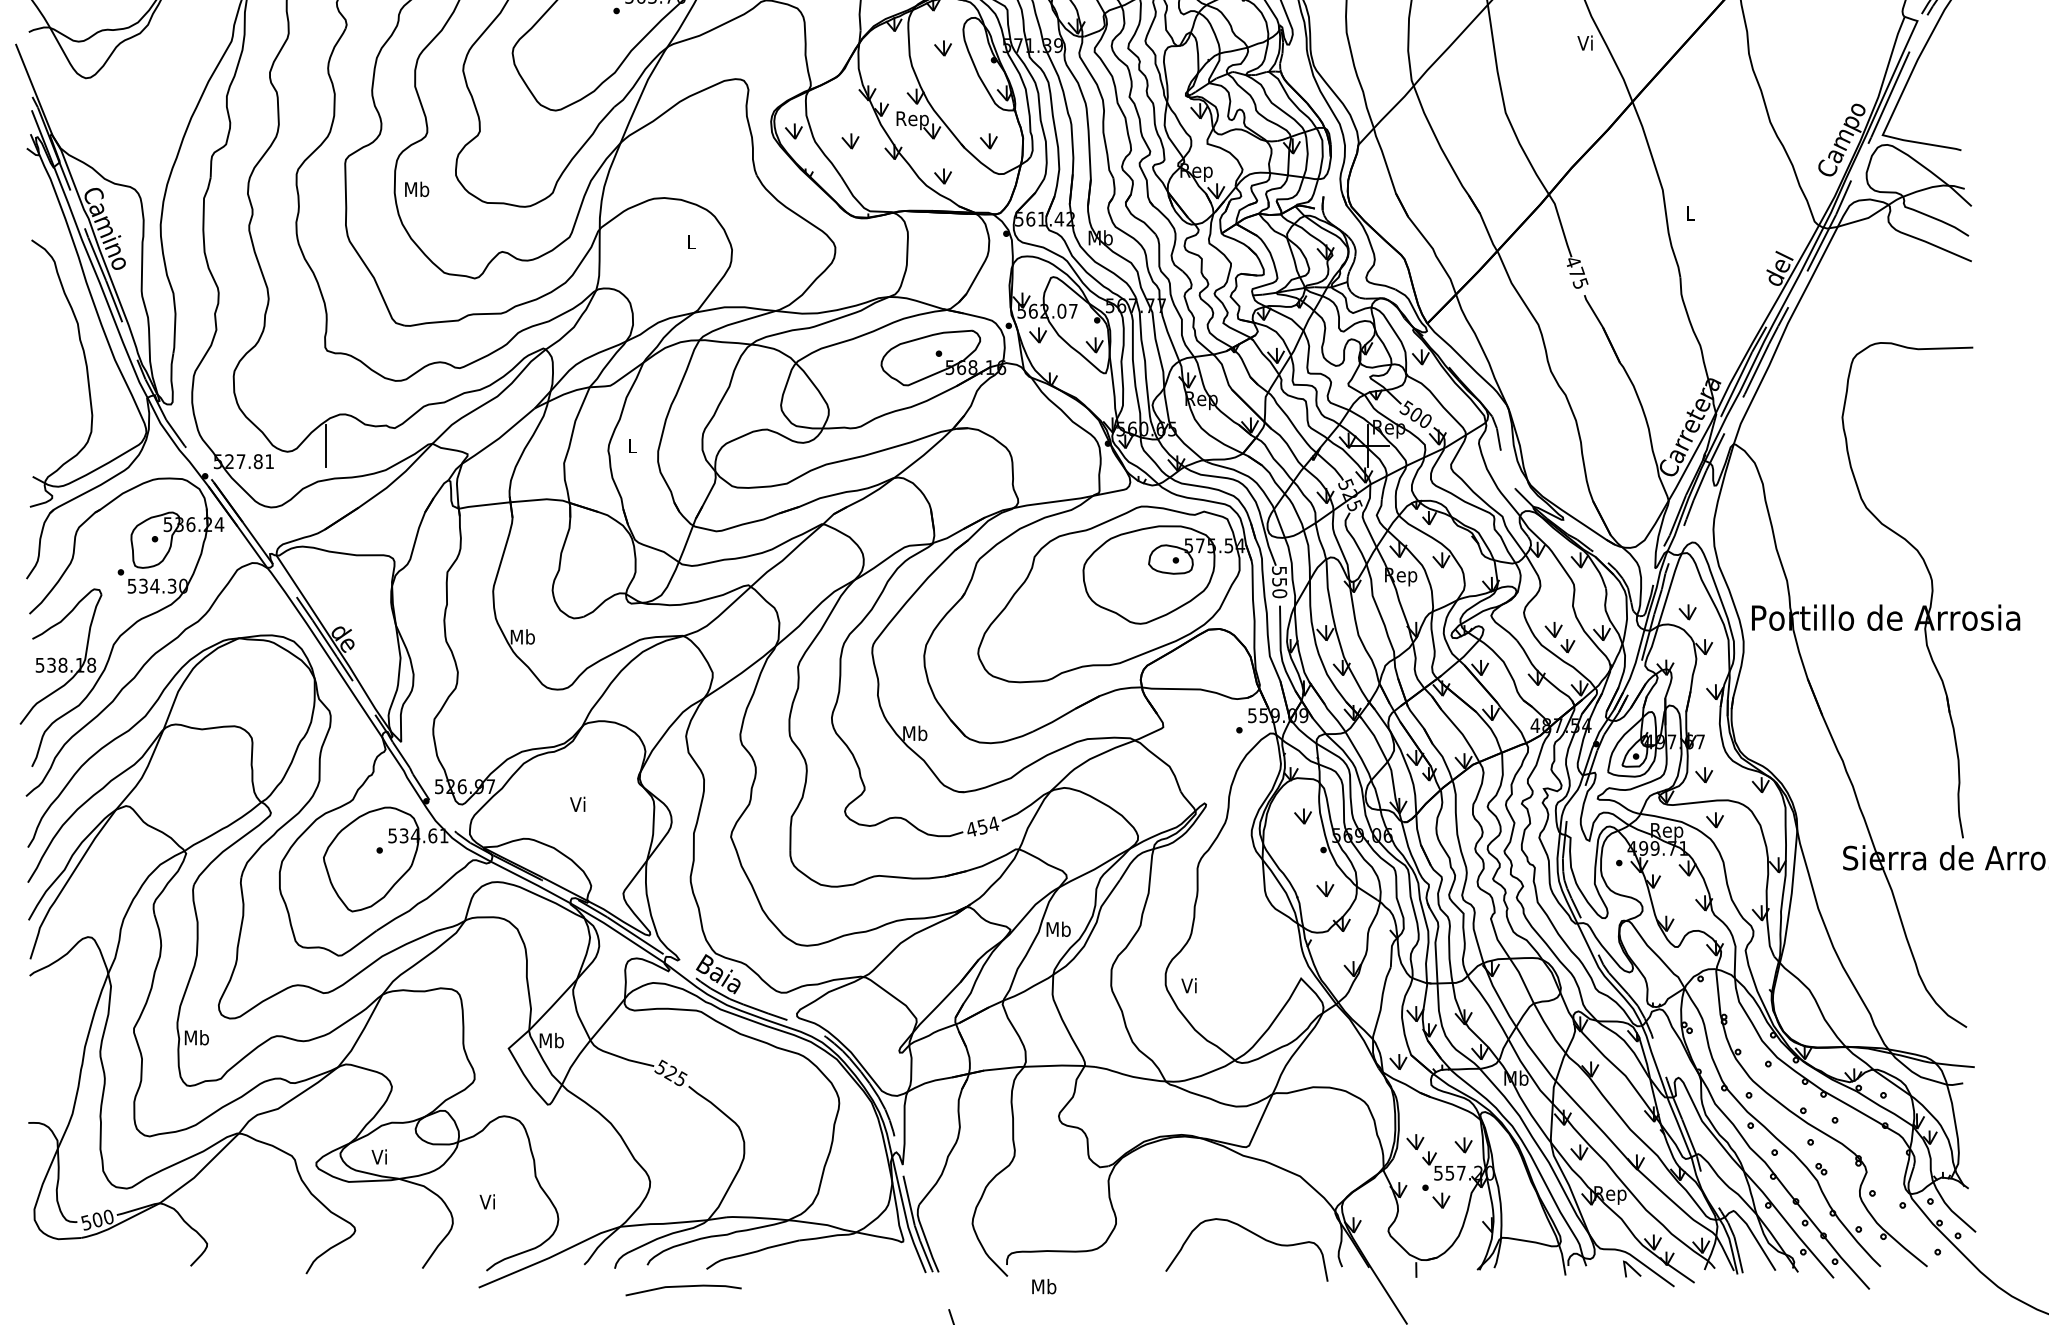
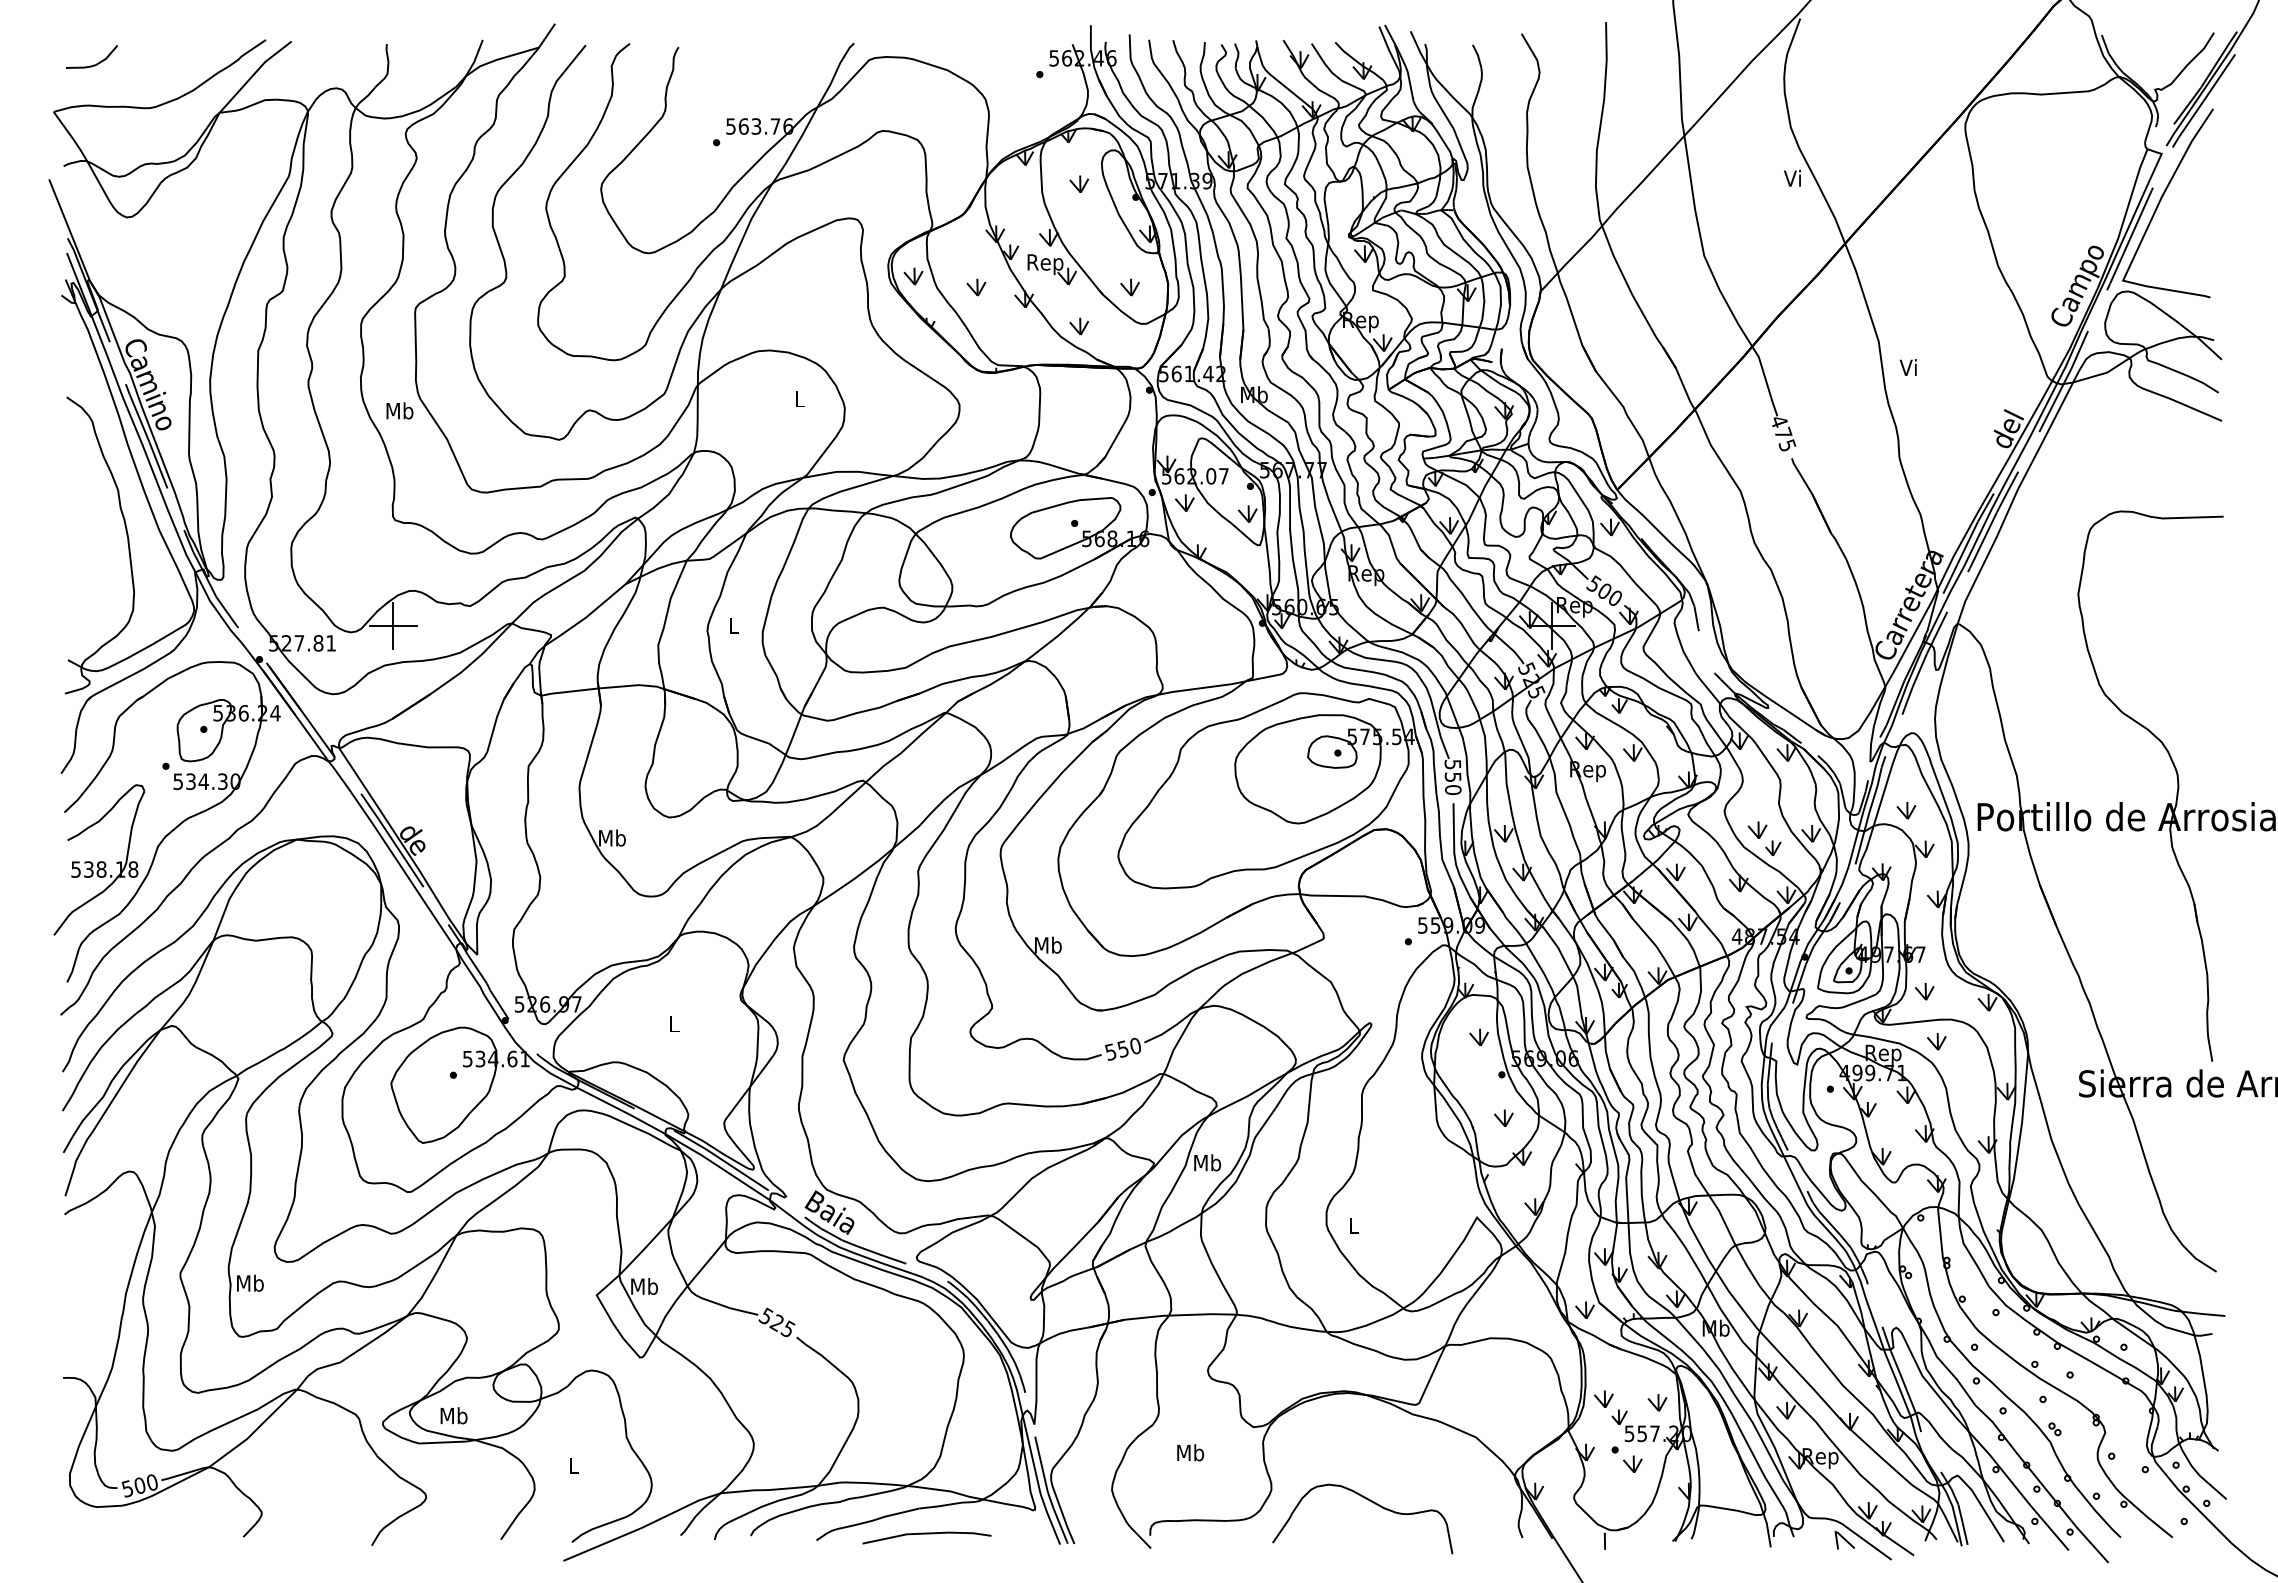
text: (416, 189) -> (399, 410), moved
text: (1688, 213) -> (1907, 367), L -> Vi
line: (325, 445) -> (393, 625), added
text: (576, 803) -> (672, 1023), Vi -> L
text: (982, 826) -> (1123, 1048), 454 -> 550
text: (1189, 985) -> (1352, 1225), Vi -> L
text: (379, 1156) -> (453, 1415), Vi -> Mb
text: (486, 1201) -> (572, 1465), Vi -> L
curve: (1254, 1235) -> (1371, 1502), moved
text: (1044, 1286) -> (1190, 1452), moved
line: (683, 1287) -> (926, 1534), moved

